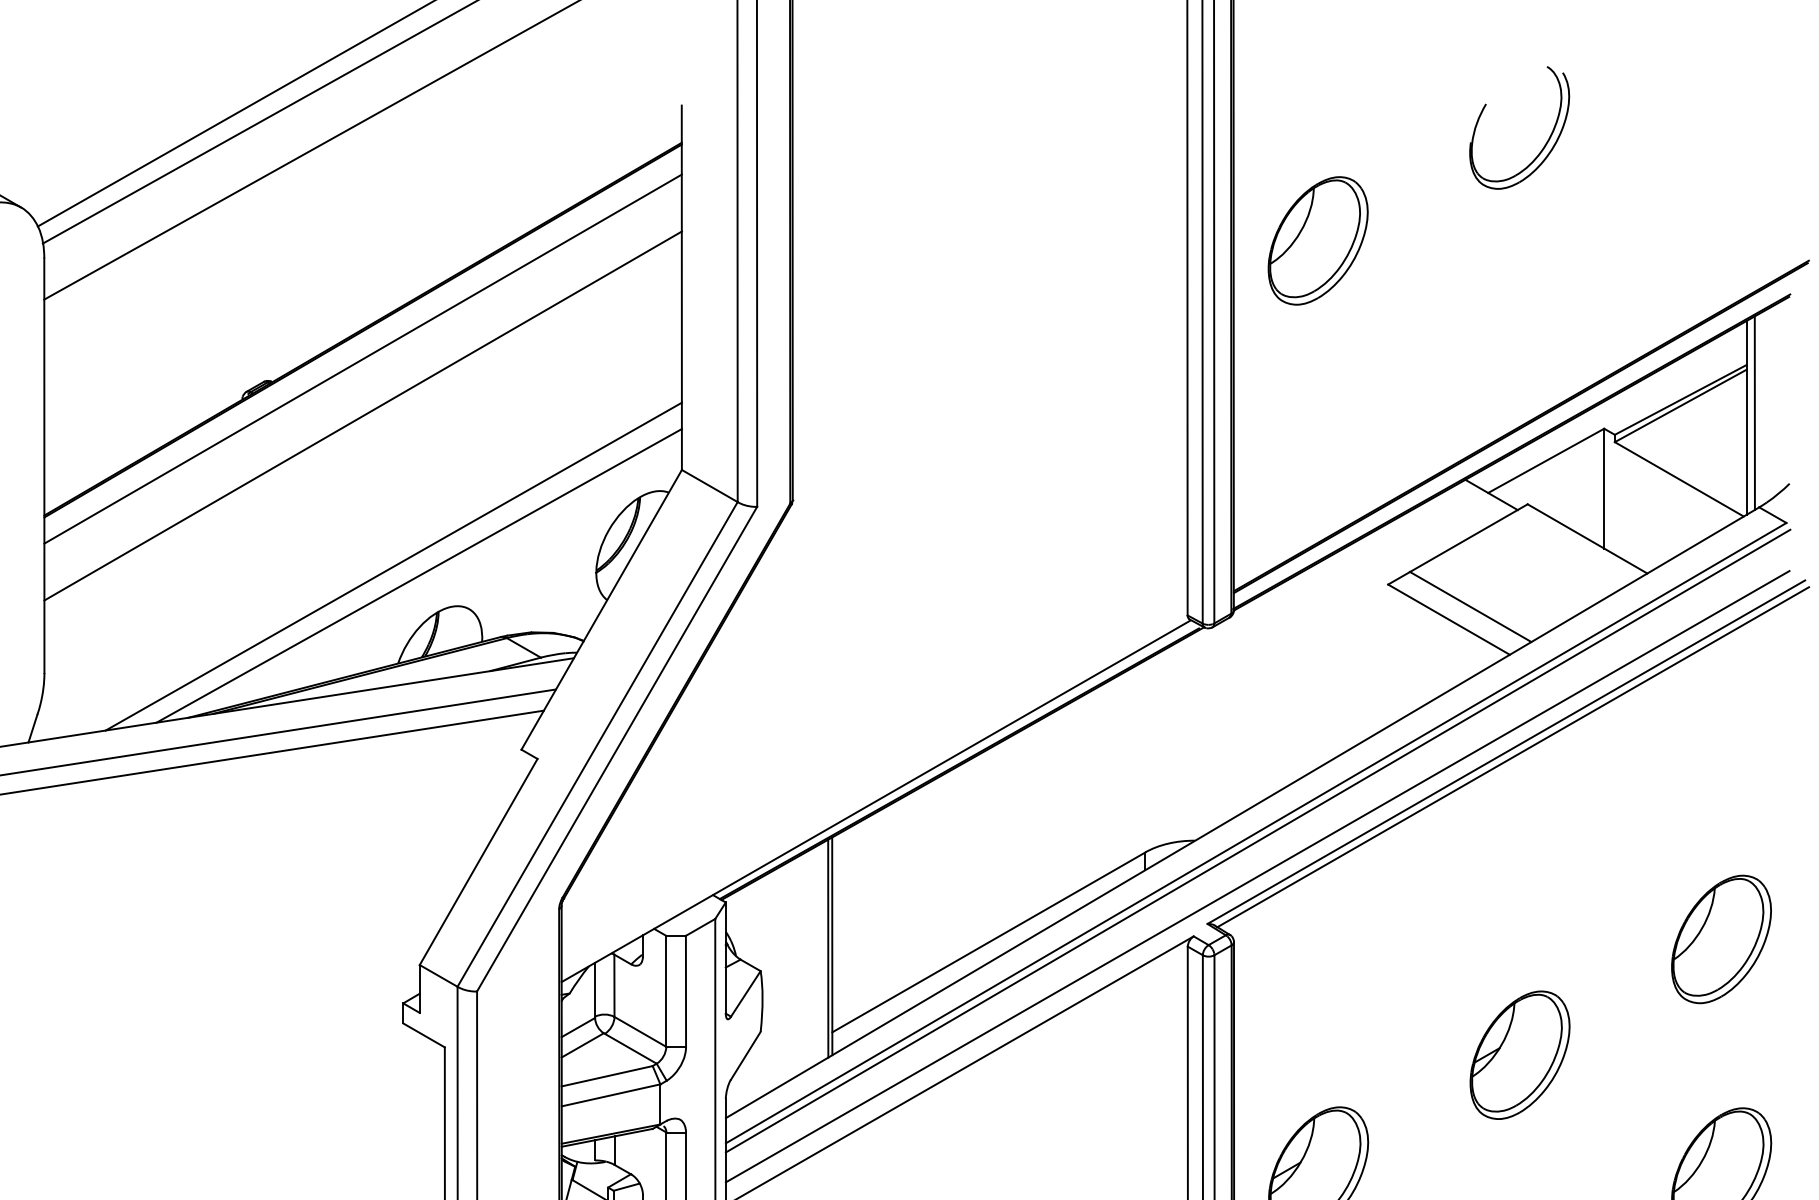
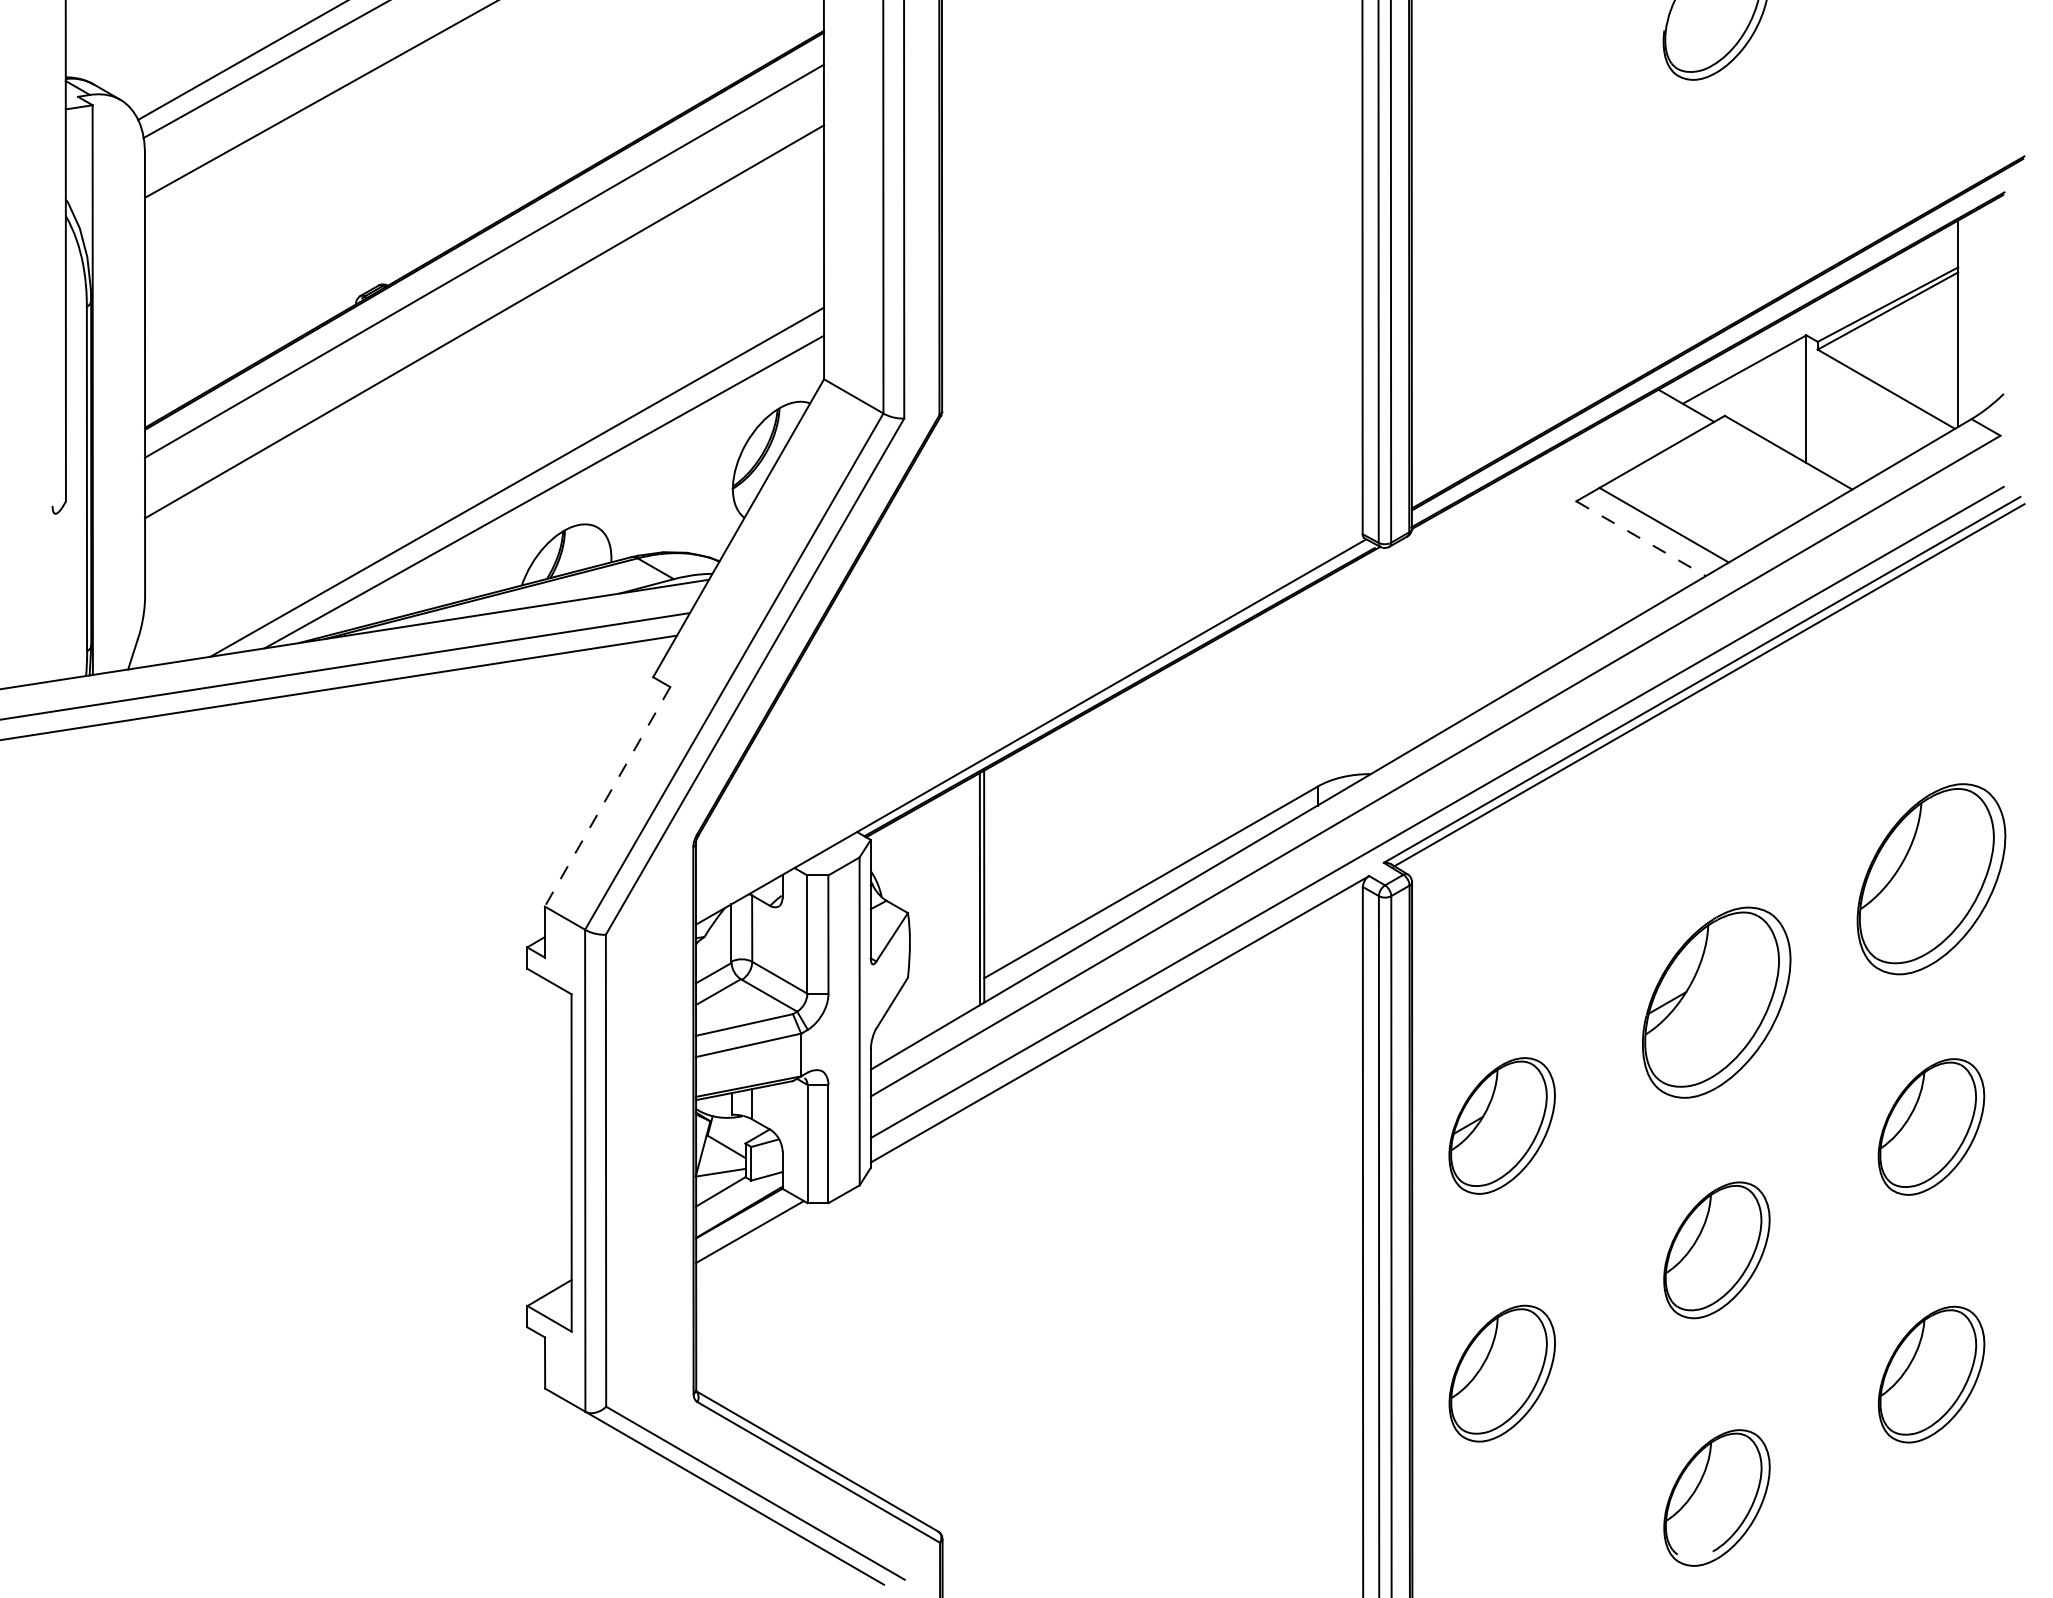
part: (1317, 241) -> (1501, 135), removed
line: (1754, 412) -> (1966, 318), removed
line: (1449, 619) -> (1641, 538), solid -> dashed
line: (1257, 841) -> (1437, 774), removed
line: (478, 862) -> (607, 797), solid -> dashed
part: (1720, 939) -> (1930, 879), size x1.4
part: (1519, 1055) -> (1716, 1002), size x1.4

